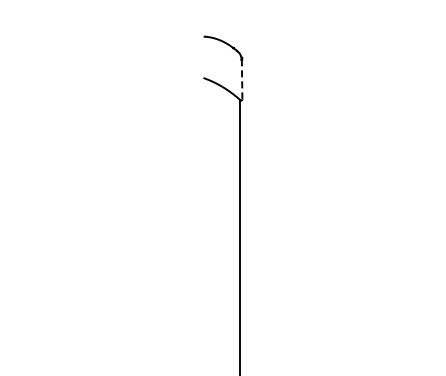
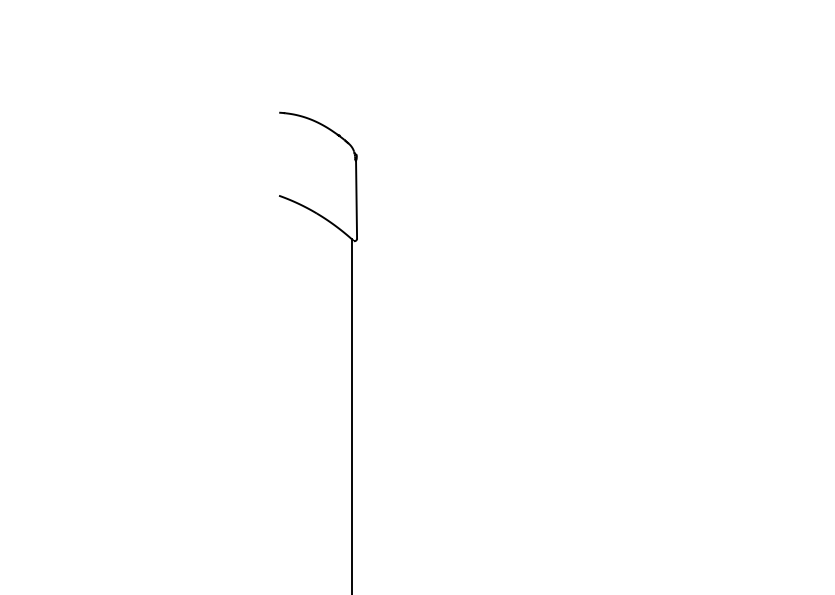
line: (242, 79) -> (357, 198), dashed -> solid

